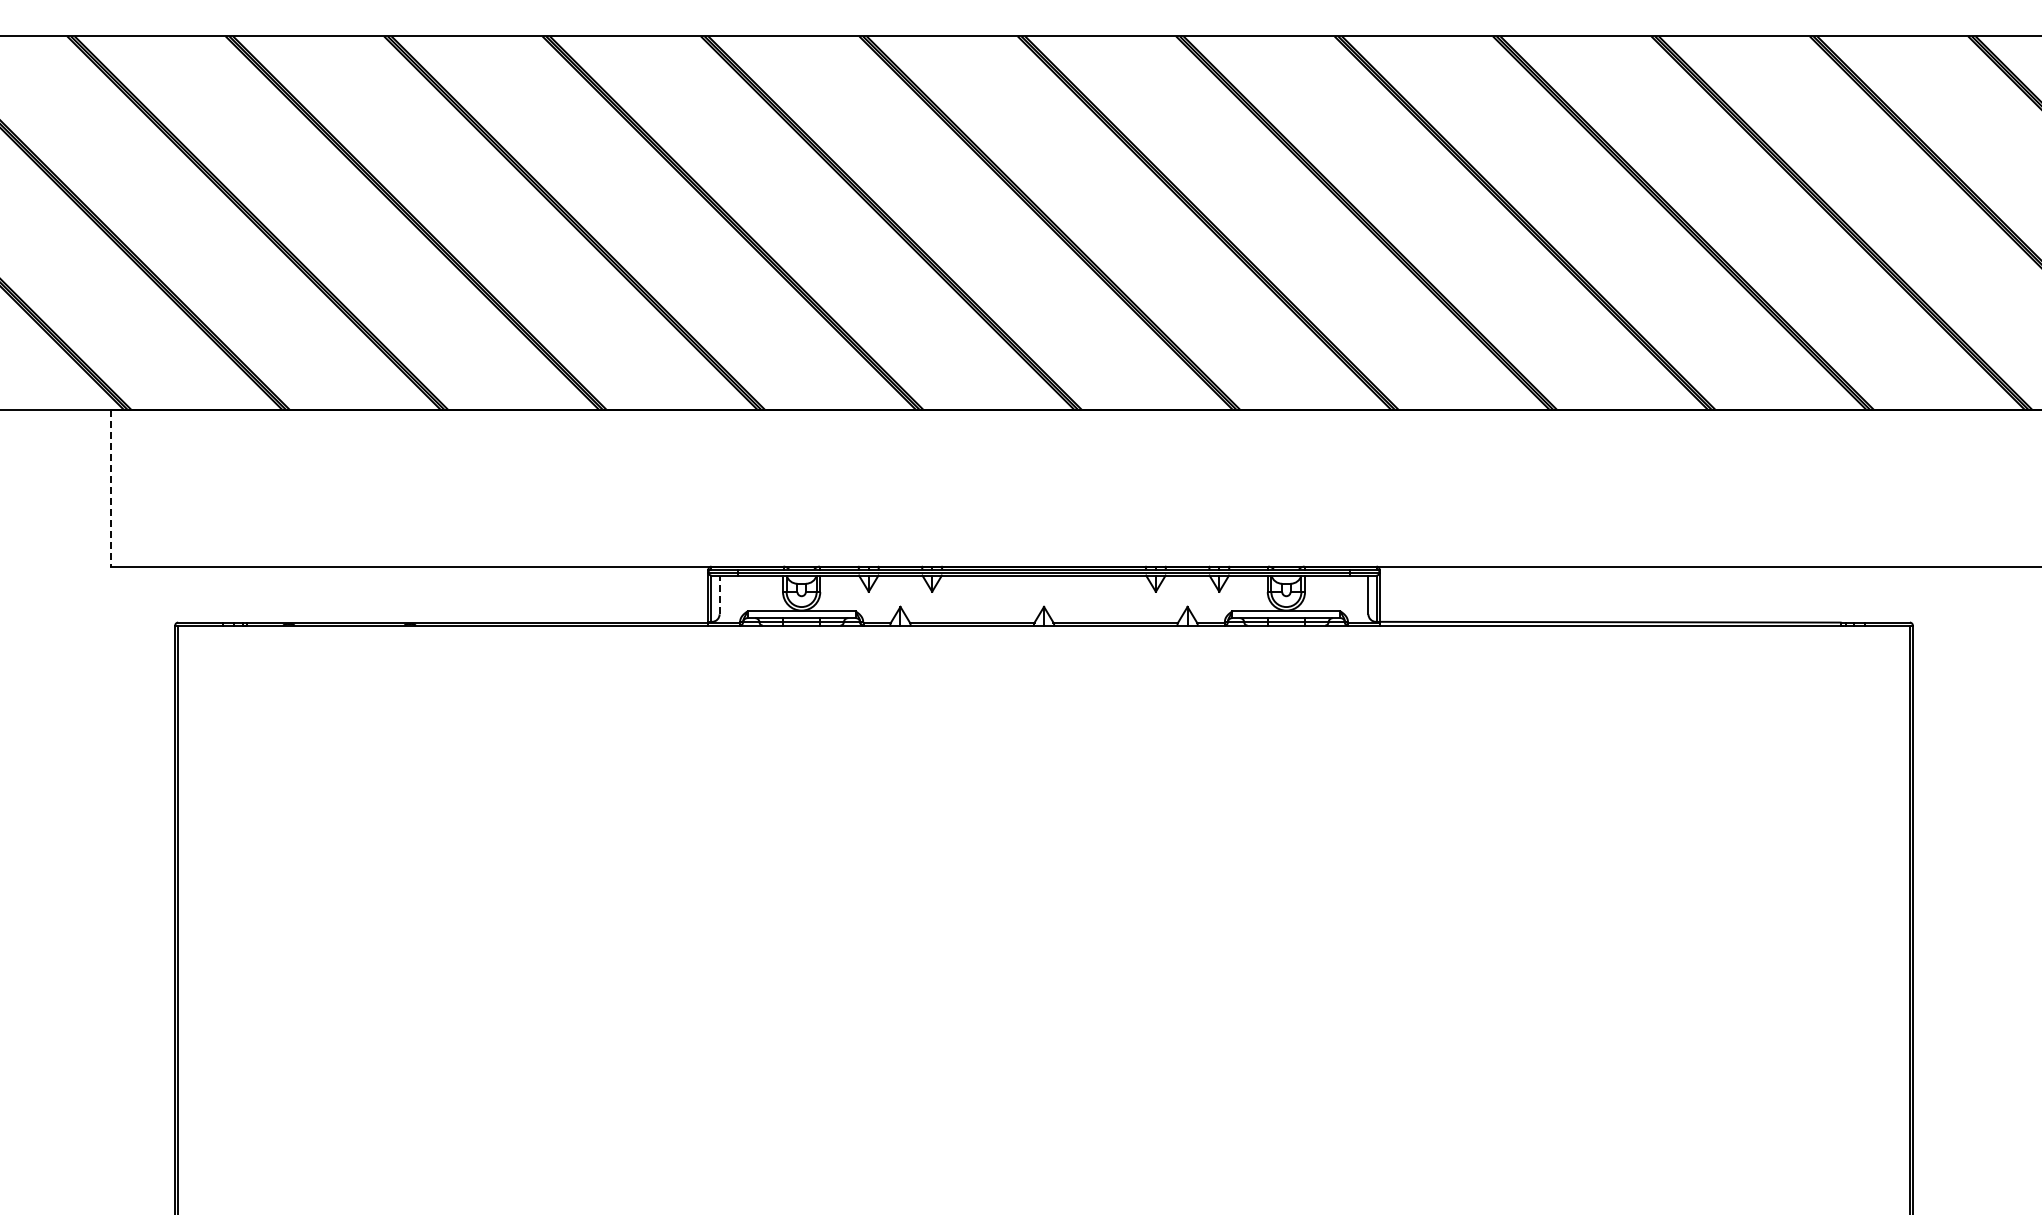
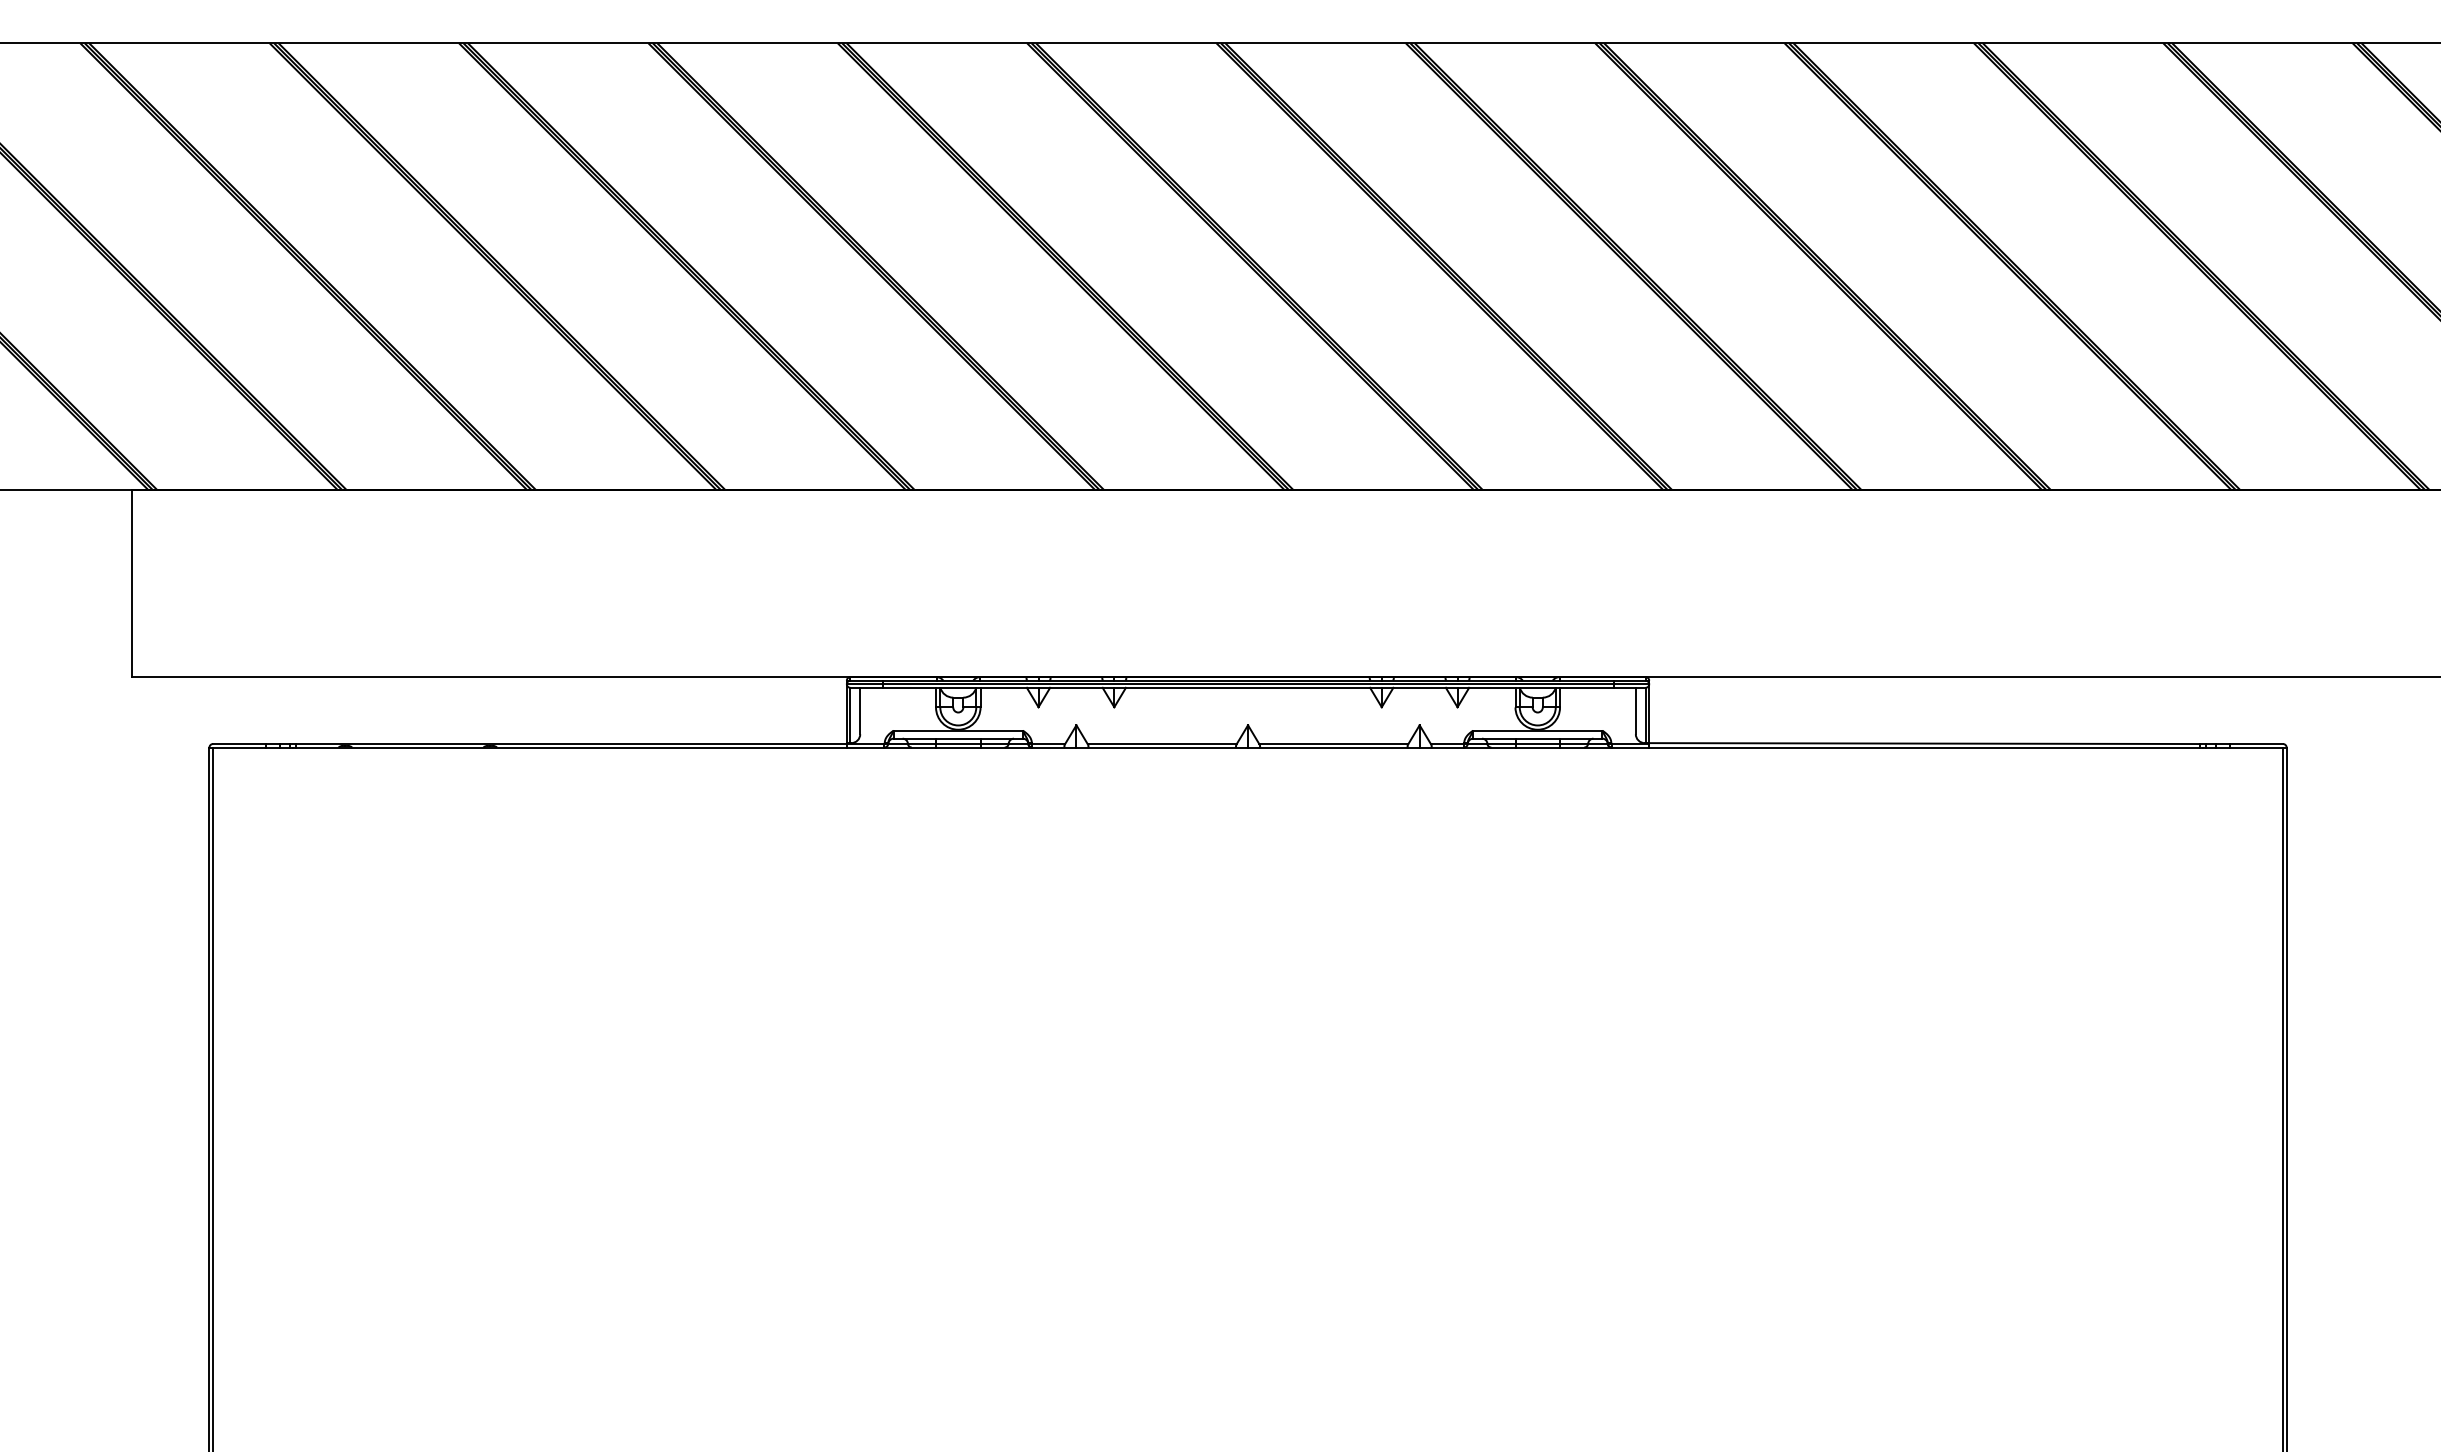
line: (110, 488) -> (132, 583), dashed -> solid
line: (719, 594) -> (860, 710), dashed -> solid

